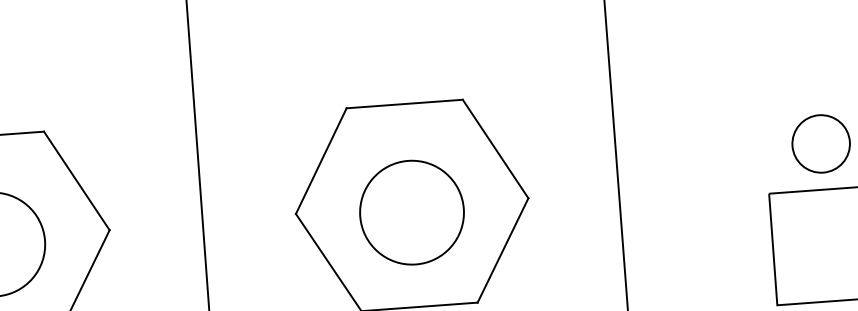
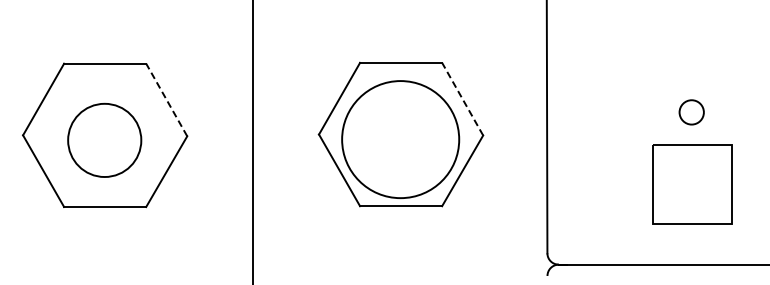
circle: (820, 144) -> (691, 112), size x0.6
line: (495, 149) -> (462, 99), solid -> dashed
line: (76, 181) -> (166, 100), solid -> dashed
circle: (411, 212) -> (400, 139), size x1.6

